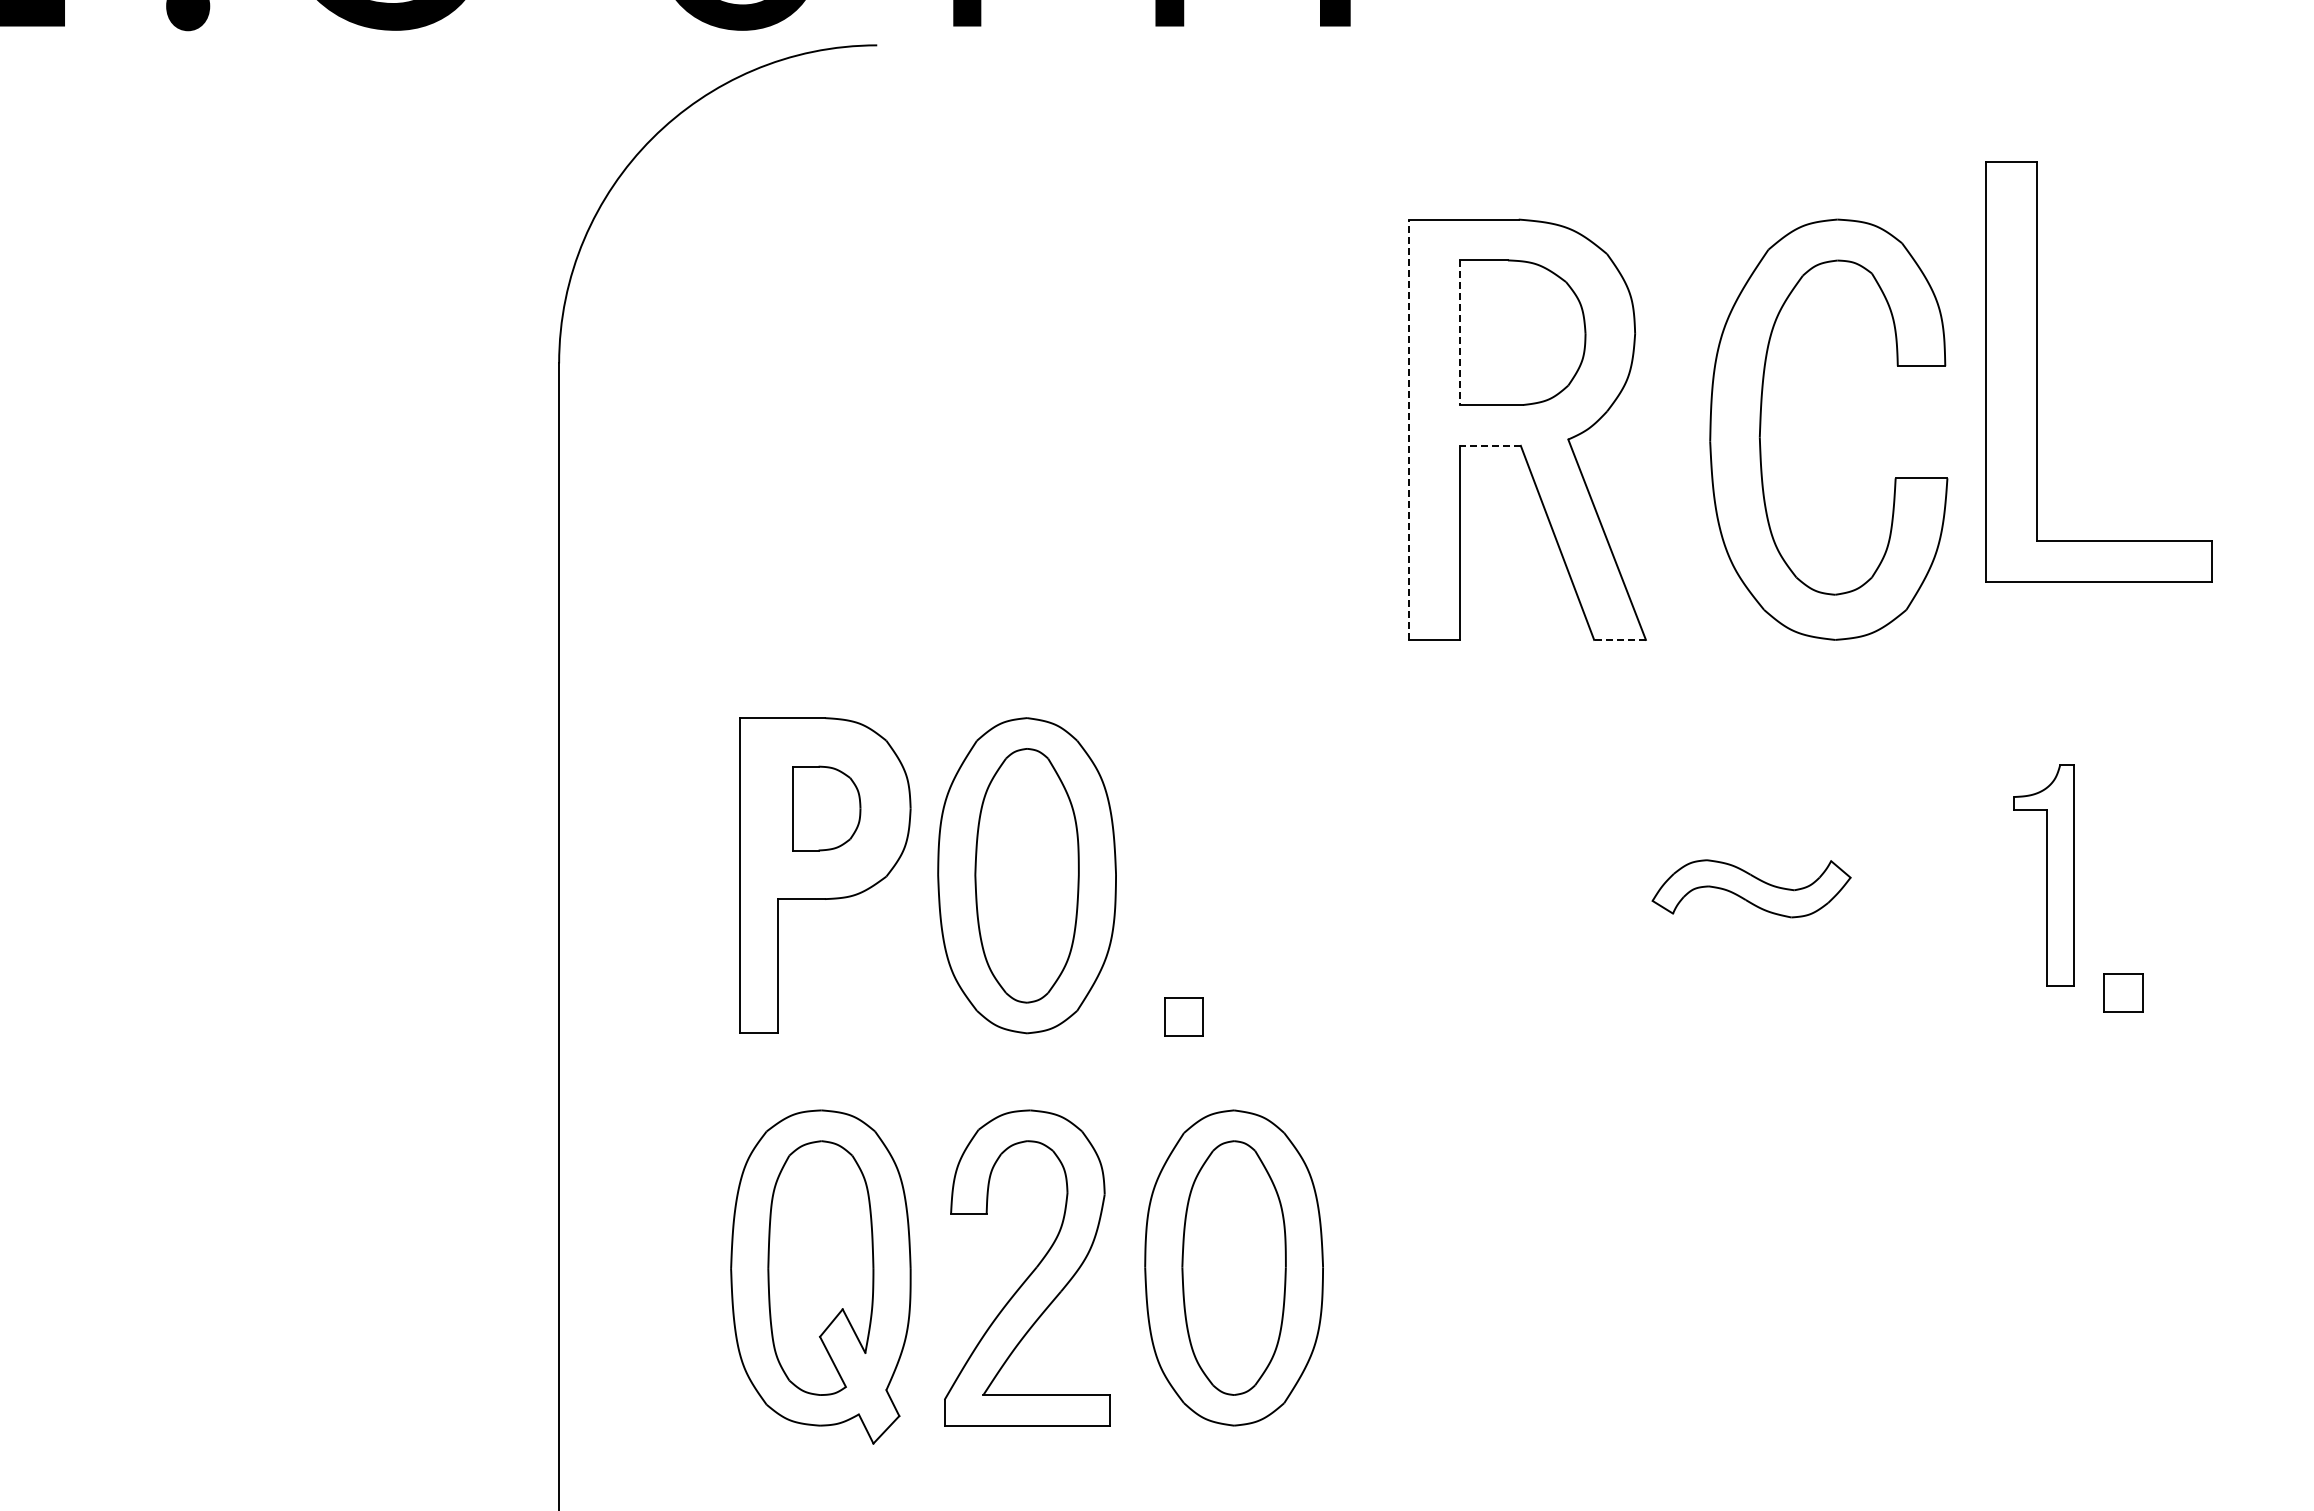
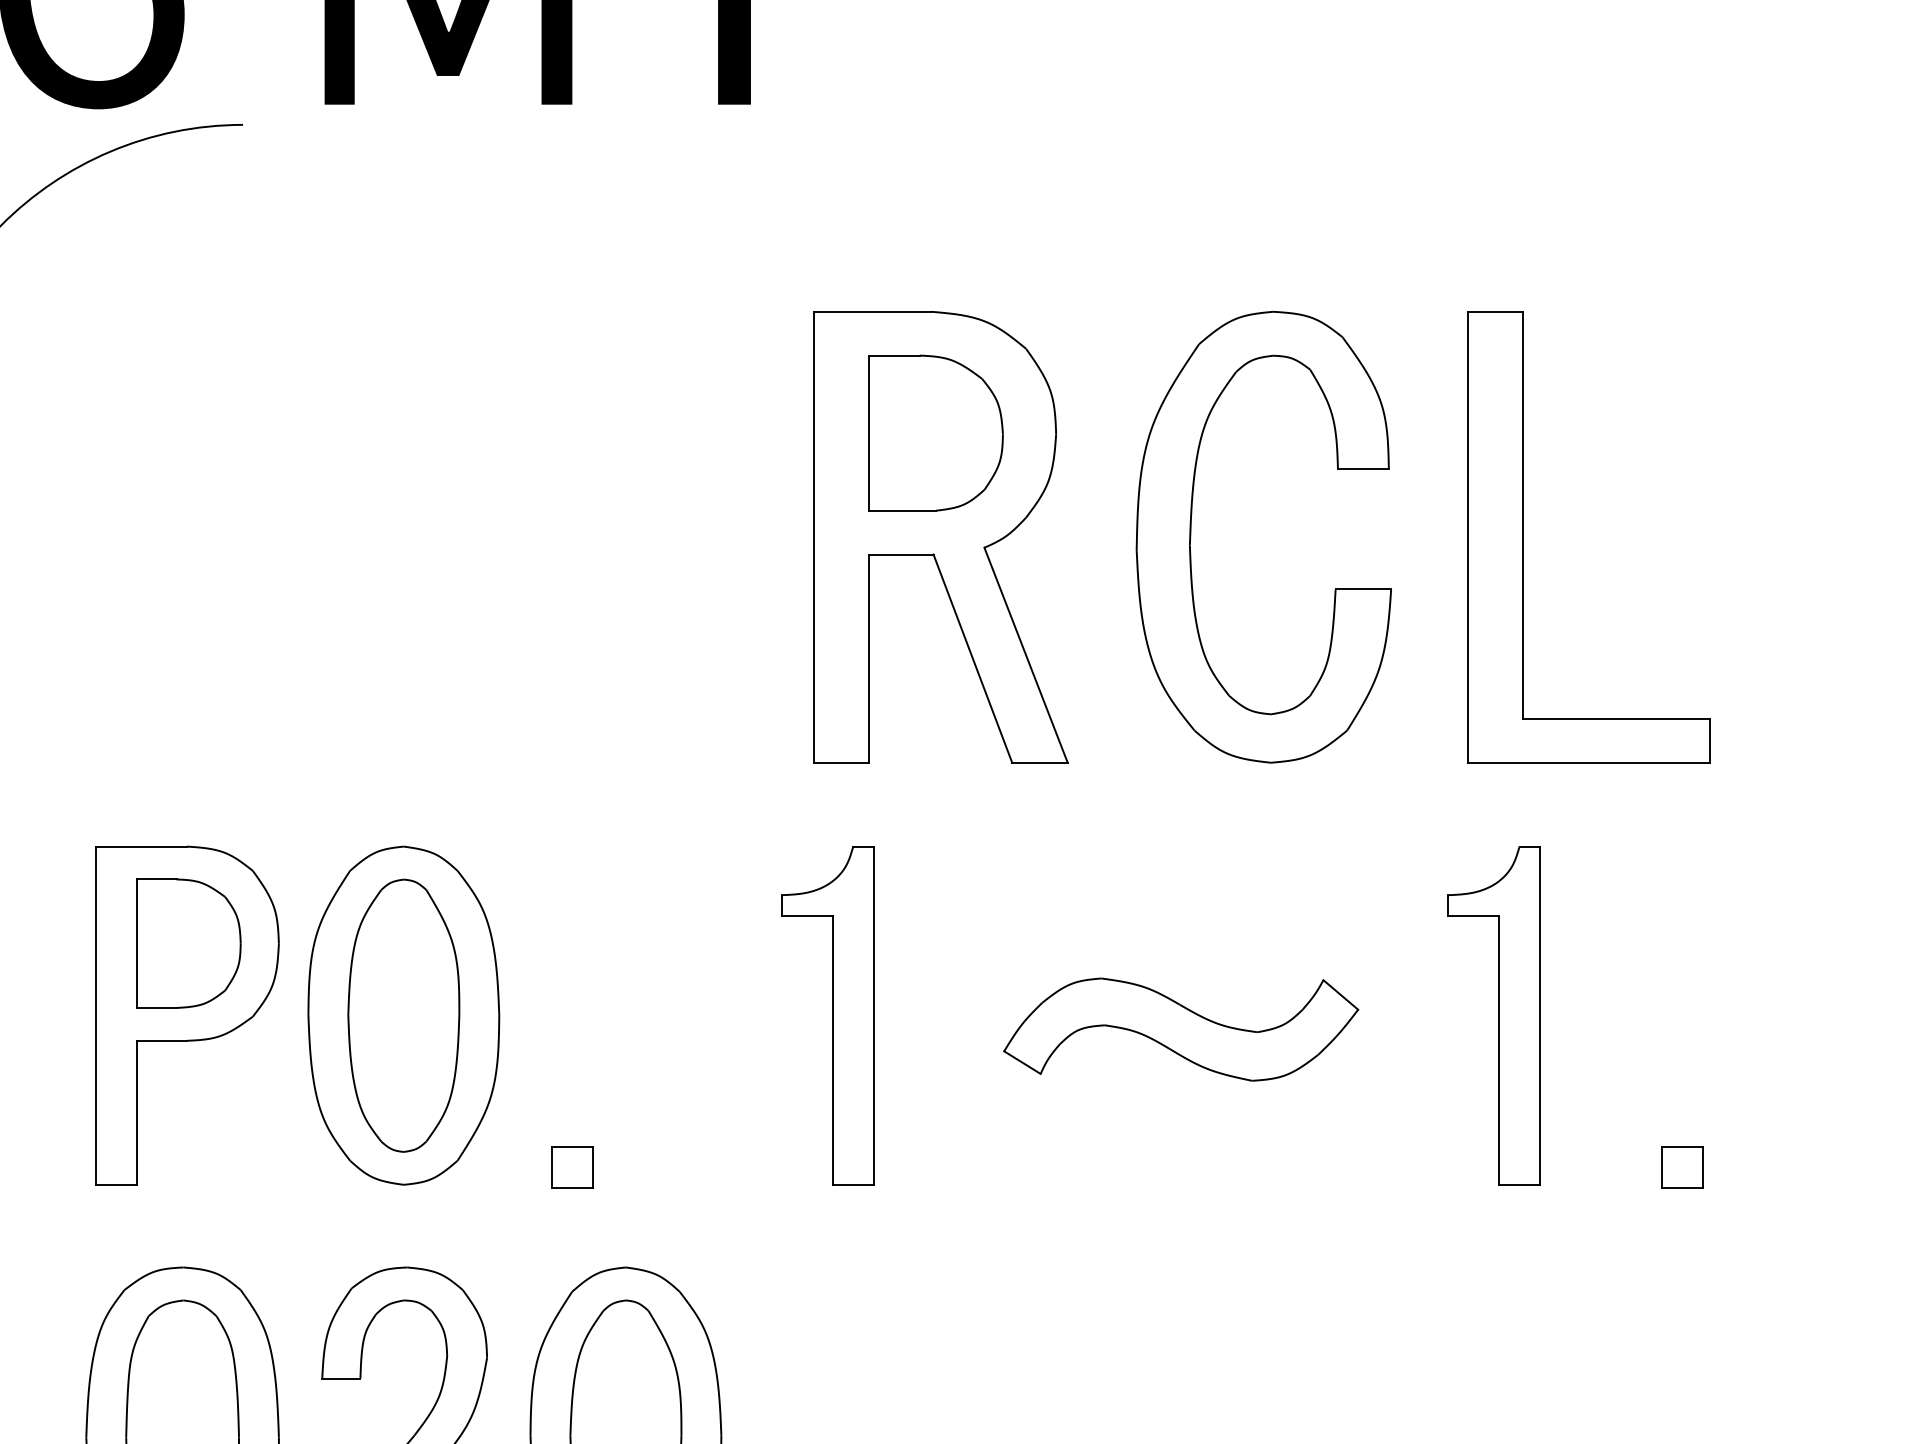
line: (1460, 333) -> (868, 434), dashed -> solid
part: (2037, 371) -> (1523, 536), moved
line: (1409, 429) -> (814, 536), dashed -> solid
line: (1490, 445) -> (900, 554), dashed -> solid
line: (1620, 639) -> (1040, 762), dashed -> solid
part: (826, 808) -> (188, 943), size x1.43
part: (1422, 875) -> (828, 1015), added
part: (2043, 875) -> (1494, 1015), size x1.43
part: (1751, 888) -> (1180, 1029), size x1.67
part: (2123, 992) -> (1683, 1166), moved

